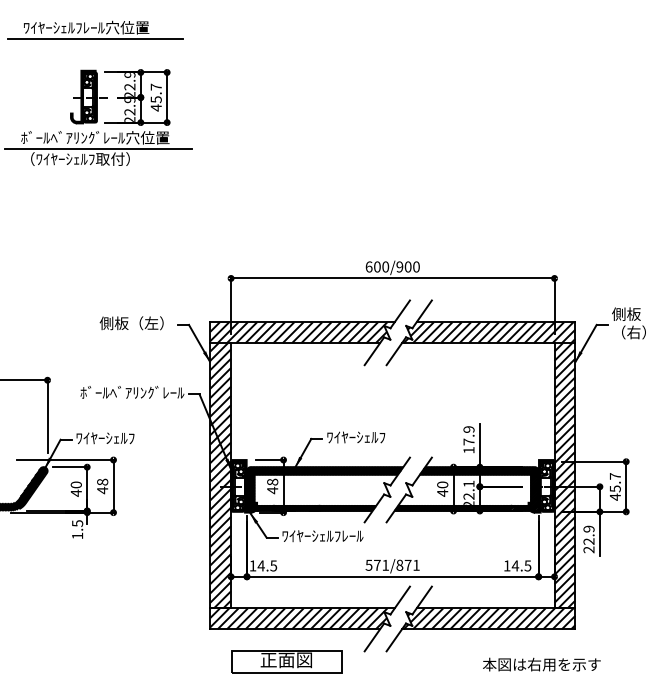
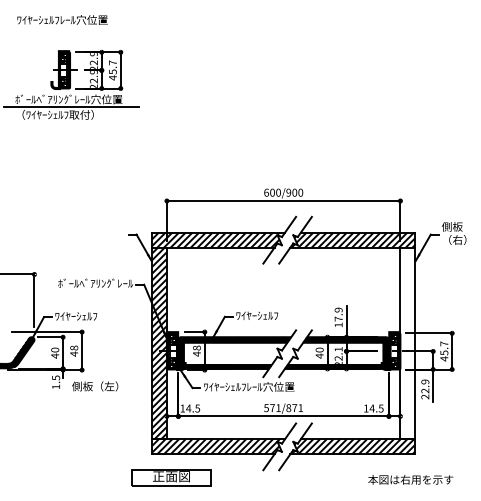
line: (94, 38) -> (68, 27), removed
text: (131, 323) -> (95, 386), moved
hatch: (564, 475) -> (407, 343), removed
text: (385, 535) -> (278, 386), ﾜｲﾔｰｼｪﾙﾌﾚｰﾙ -> ﾜｲﾔｰｼｪﾙﾌﾚｰﾙ穴位置
part: (286, 661) -> (171, 477), moved
text: (541, 664) -> (410, 479), moved

